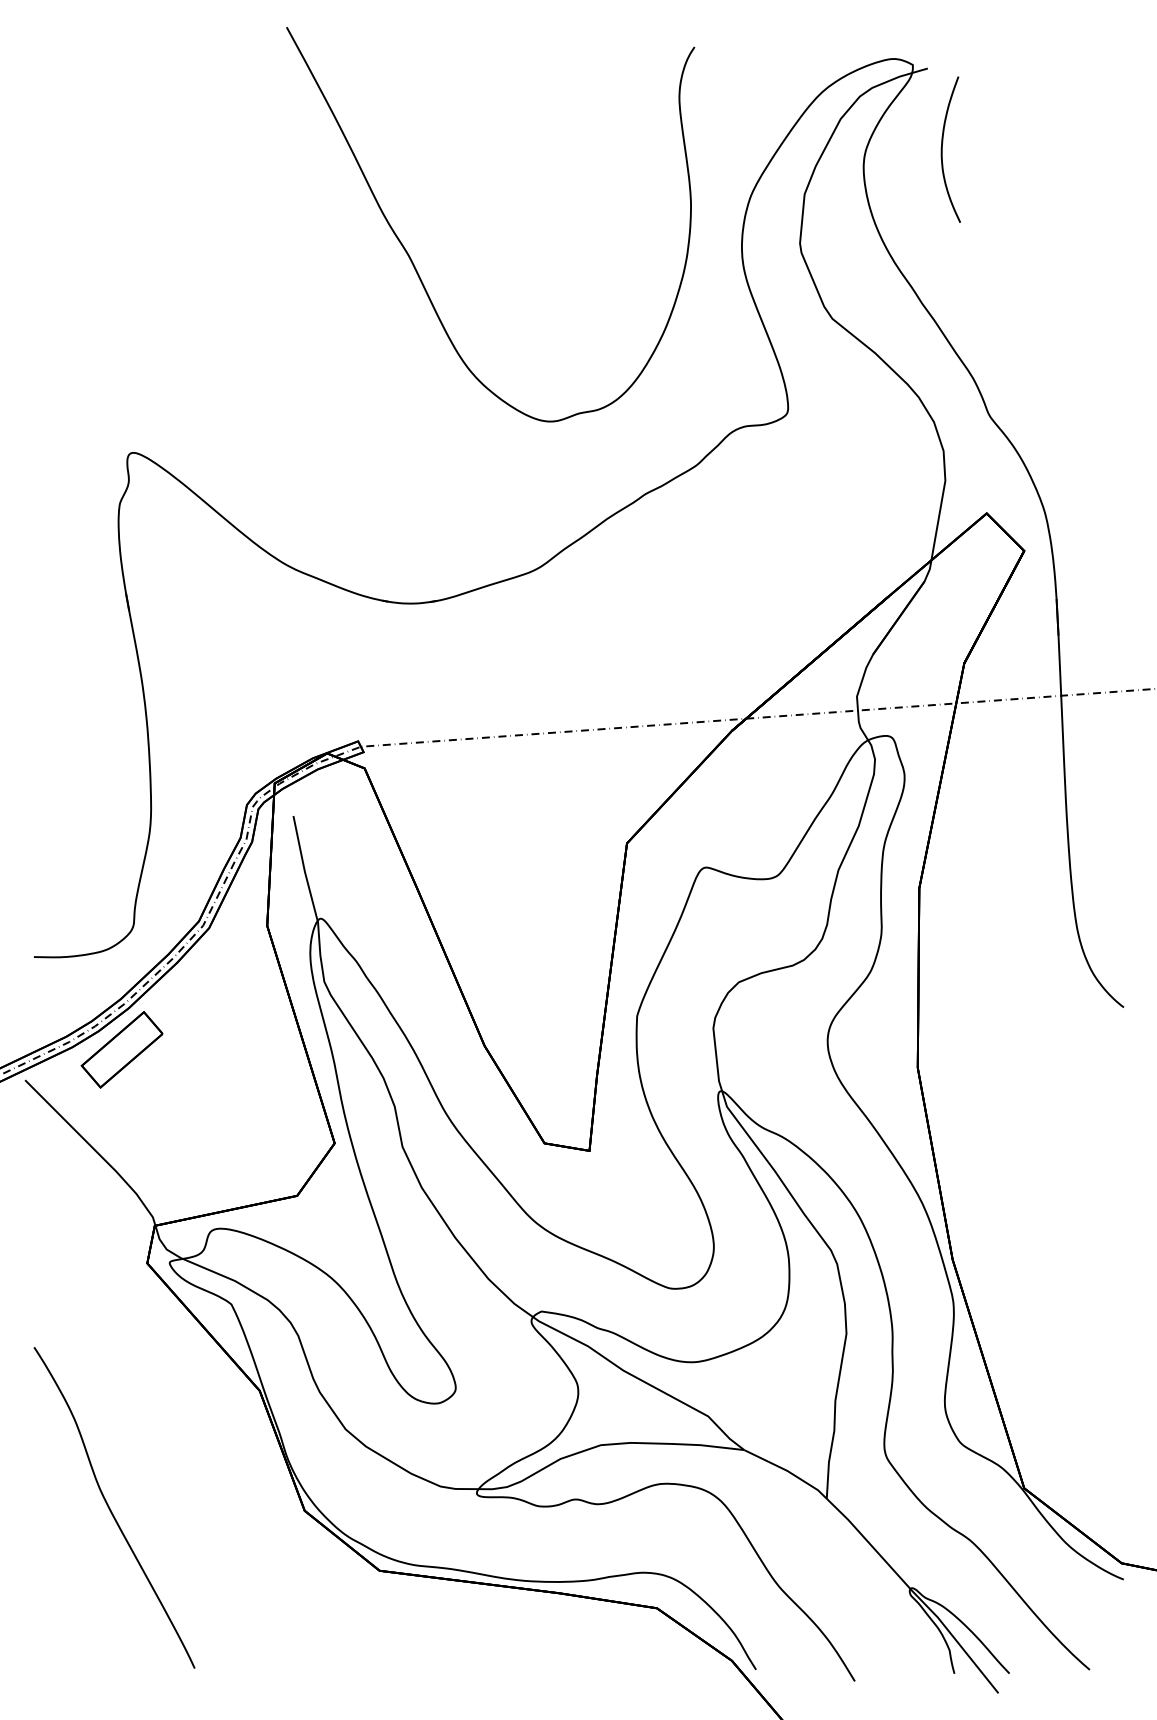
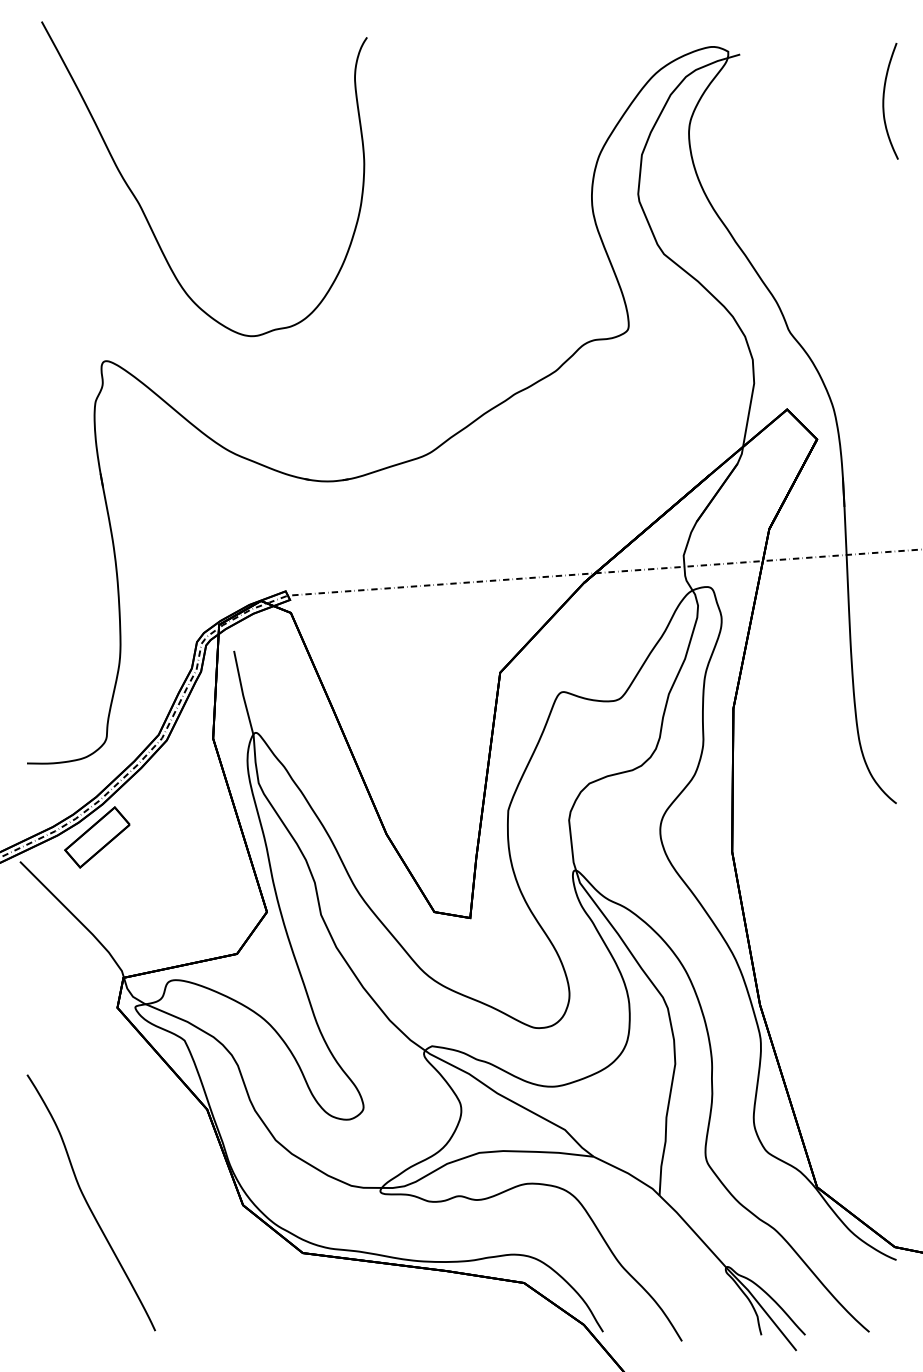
curve: (943, 149) -> (884, 101), moved
curve: (414, 264) -> (143, 210), moved

